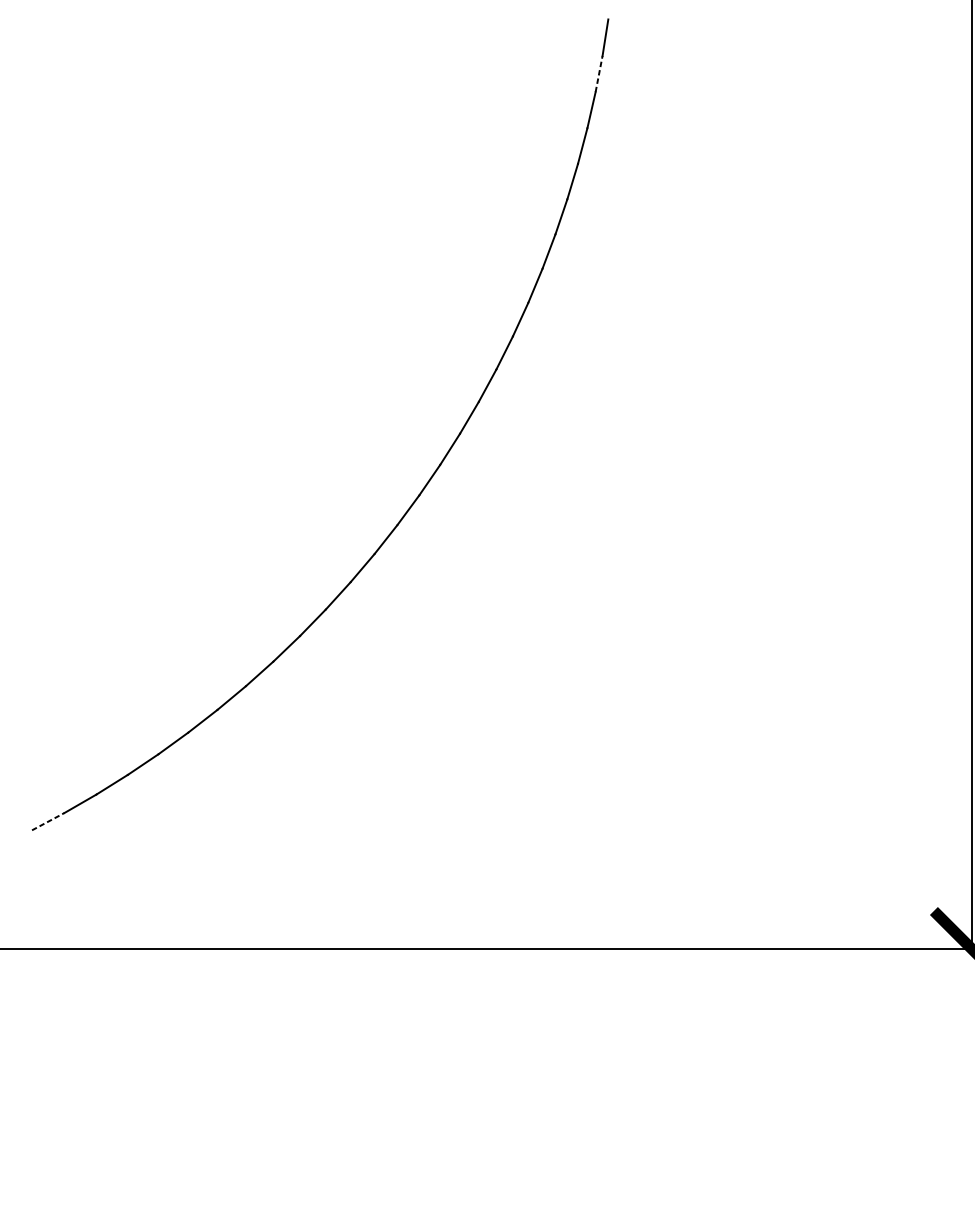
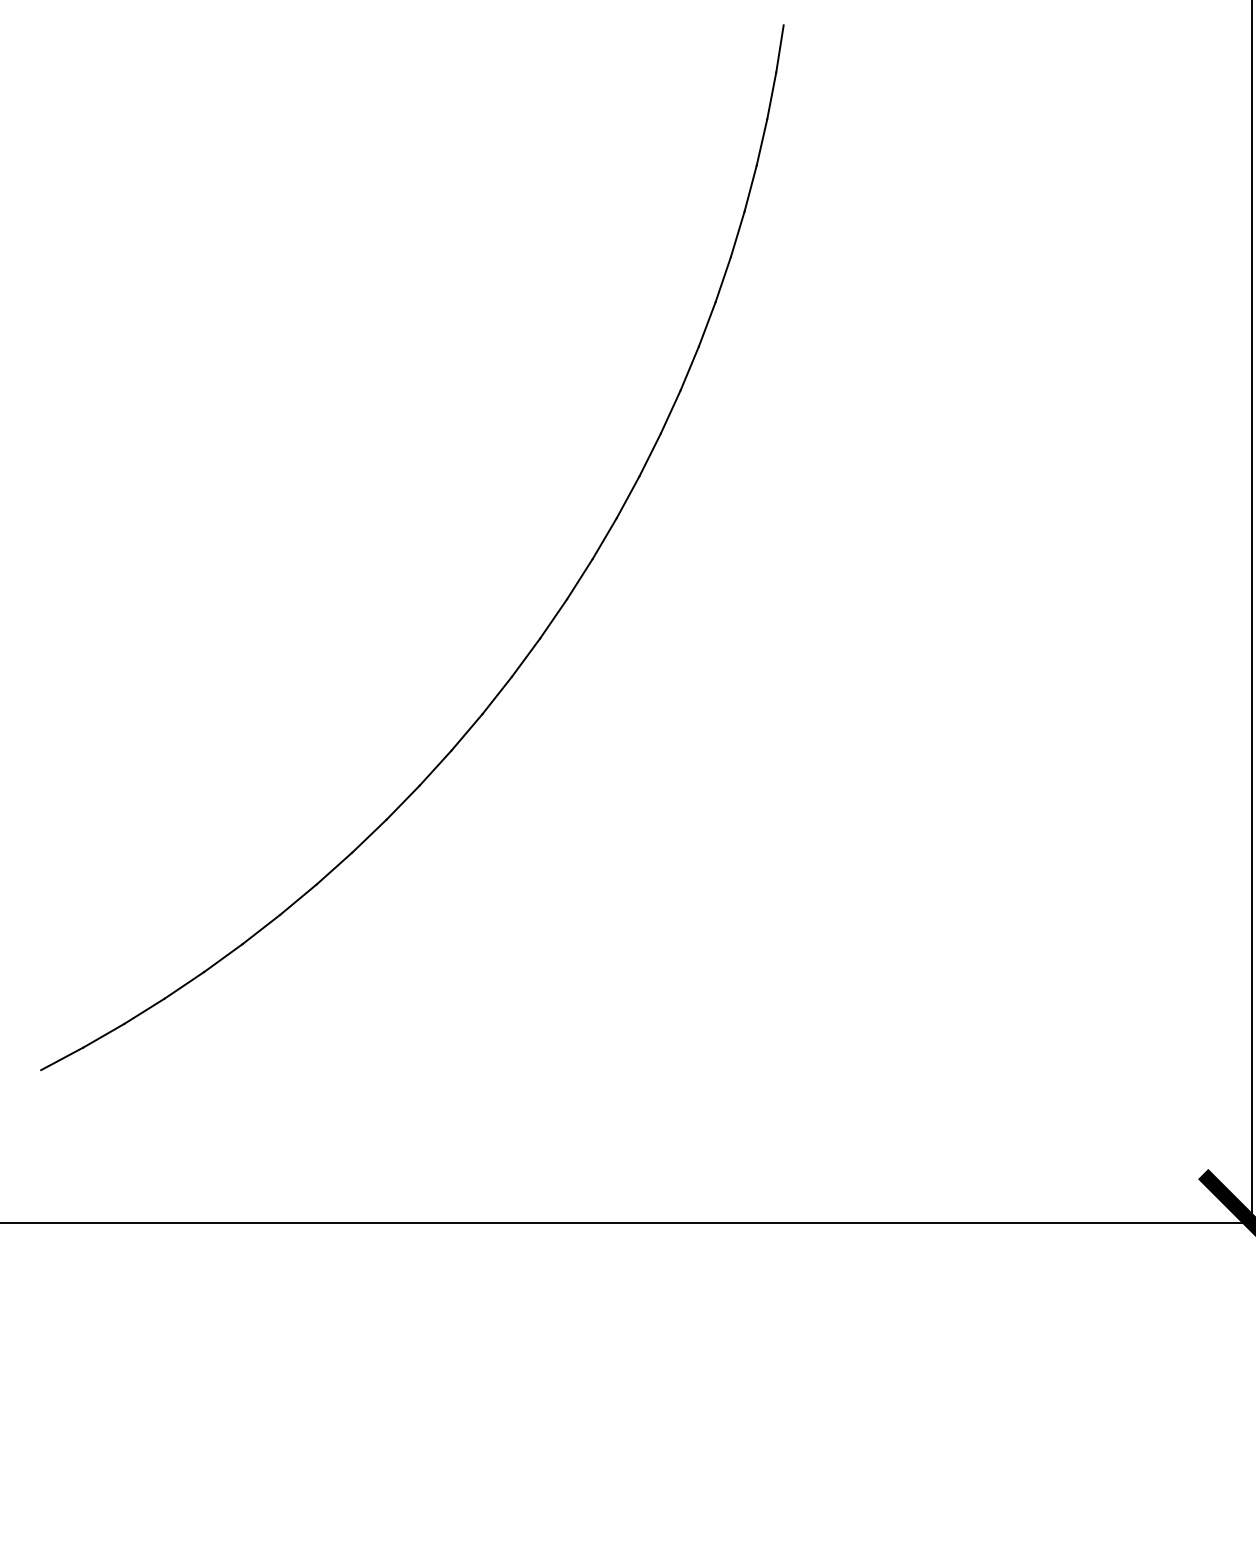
line: (598, 73) -> (771, 95), dashed -> solid
line: (48, 821) -> (62, 1058), dashed -> solid

